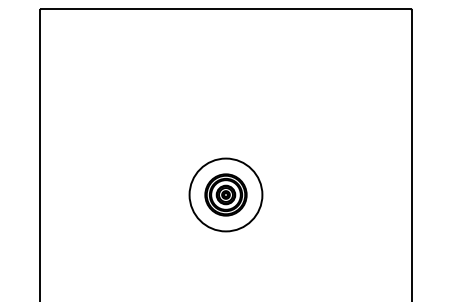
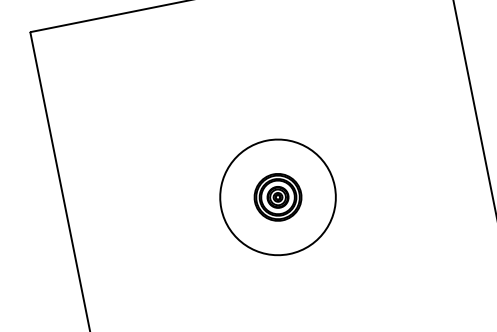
circle: (225, 194) -> (277, 196), size x1.4

